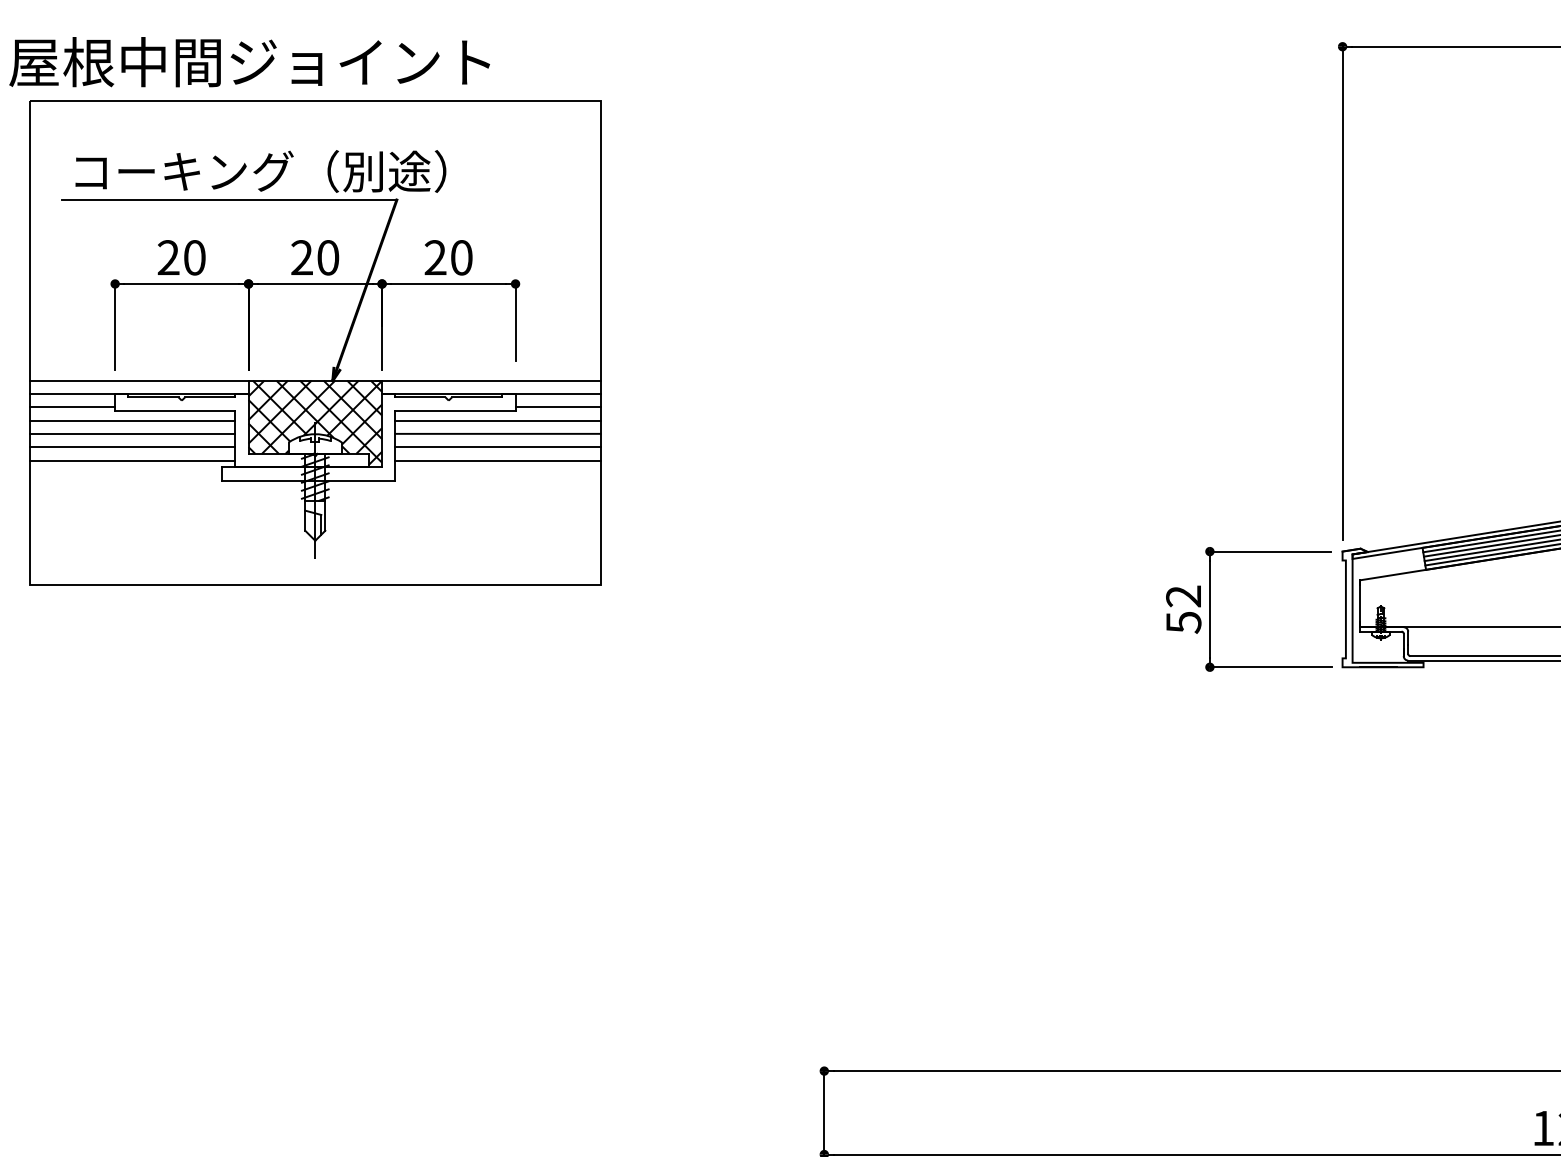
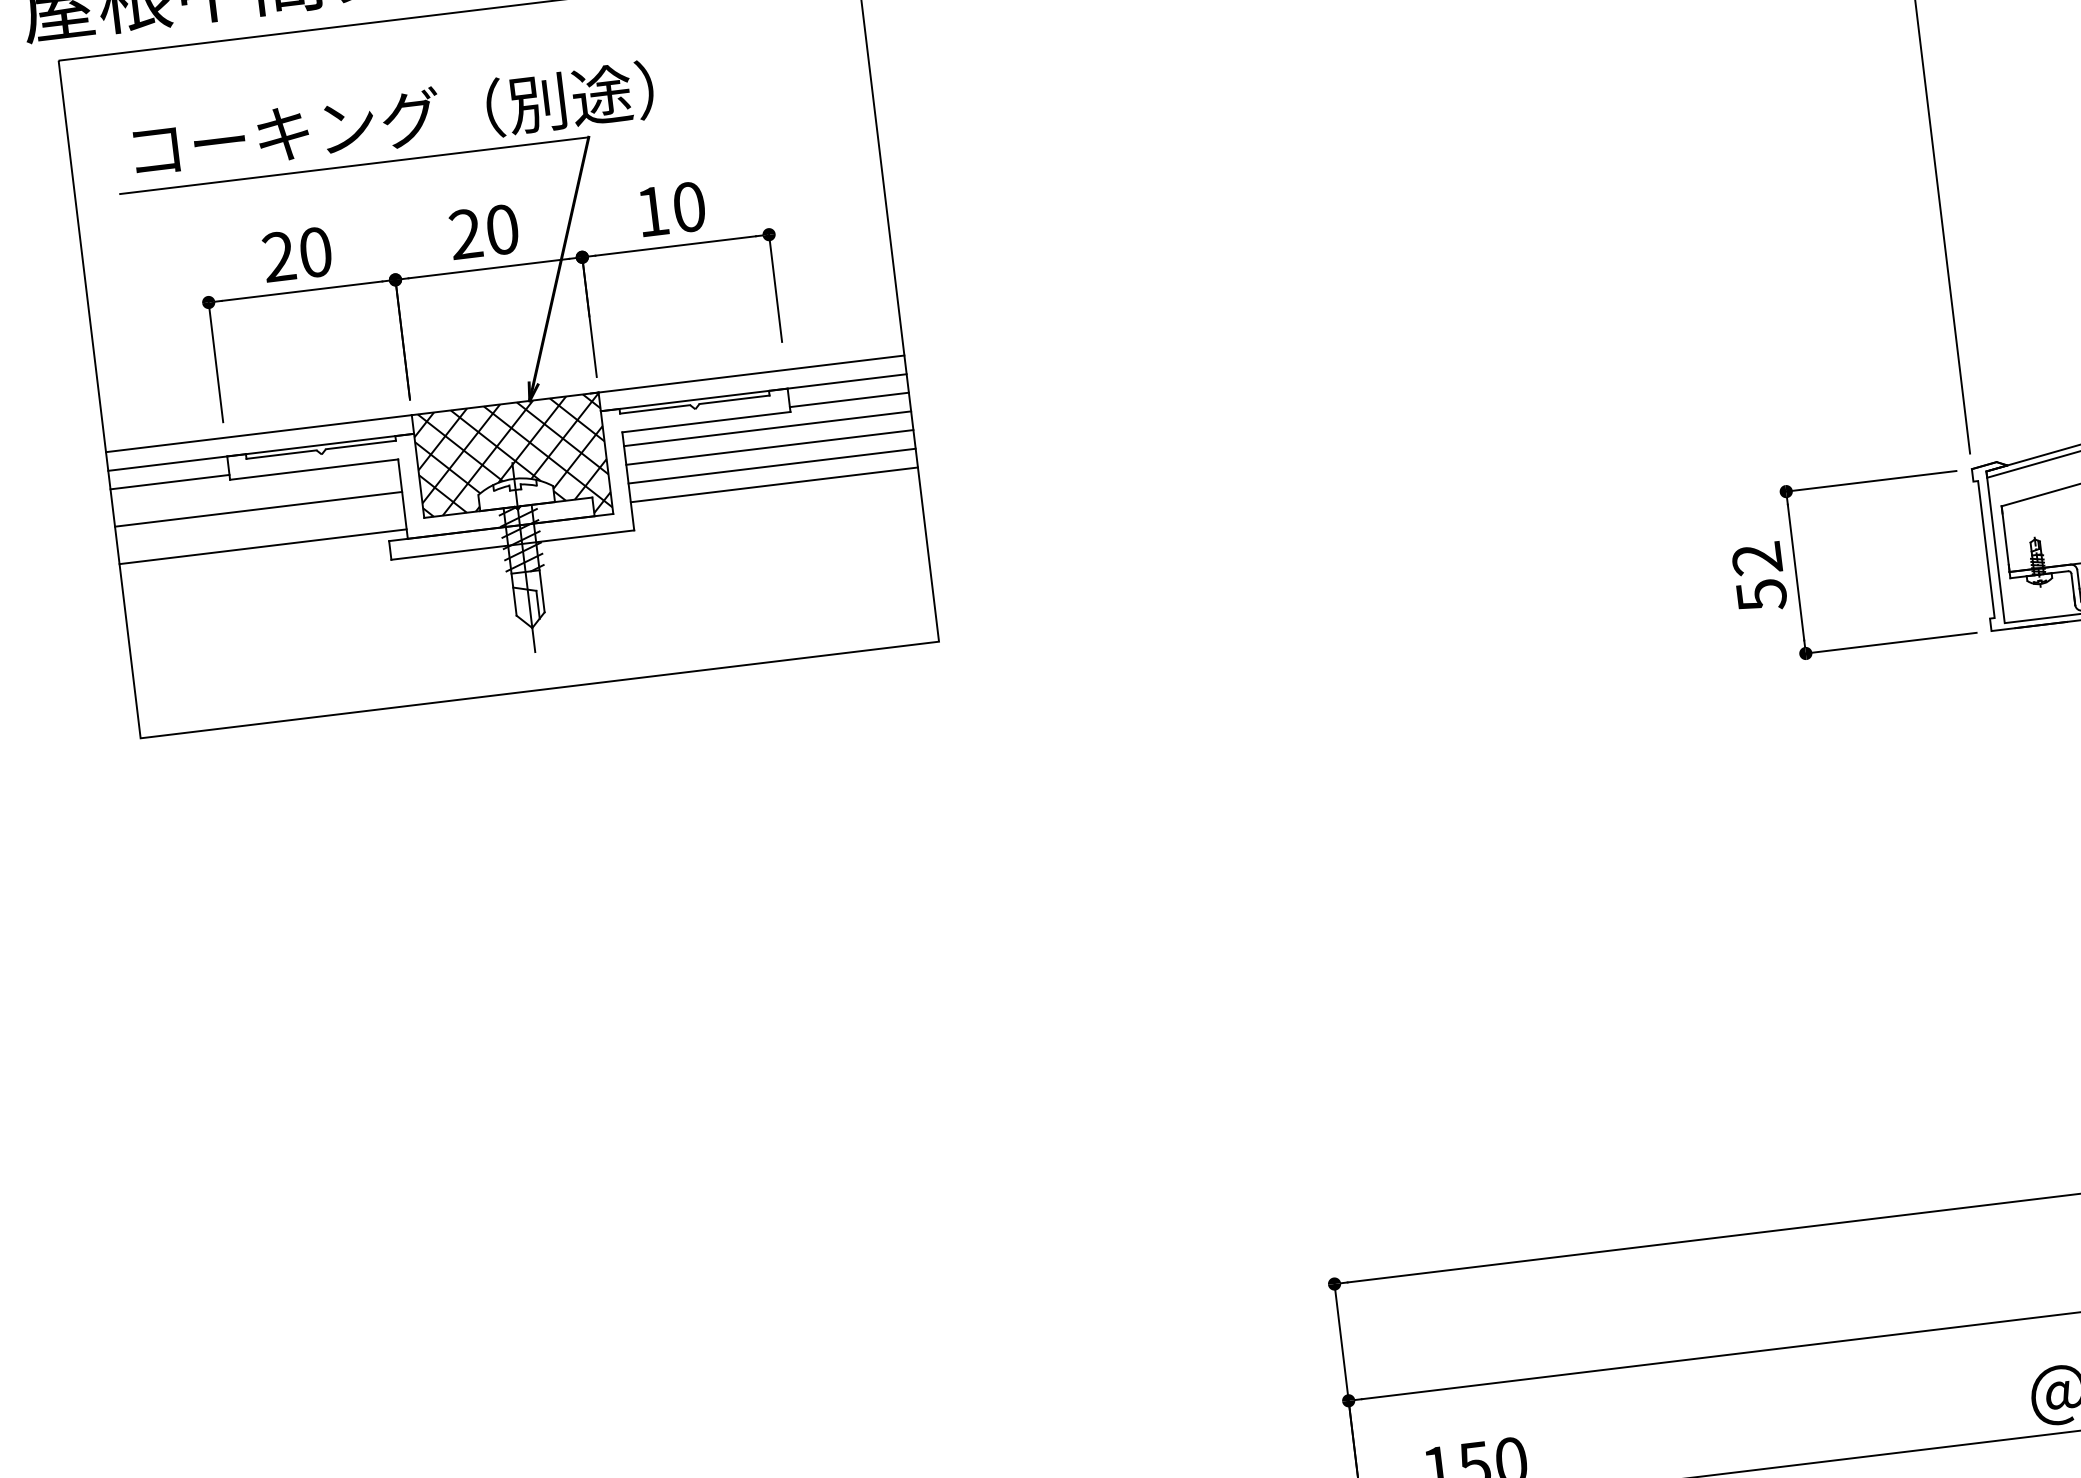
text: (435, 257) -> (652, 211), 20 -> 10
line: (132, 420) -> (256, 490), removed
line: (132, 447) -> (260, 528), removed

